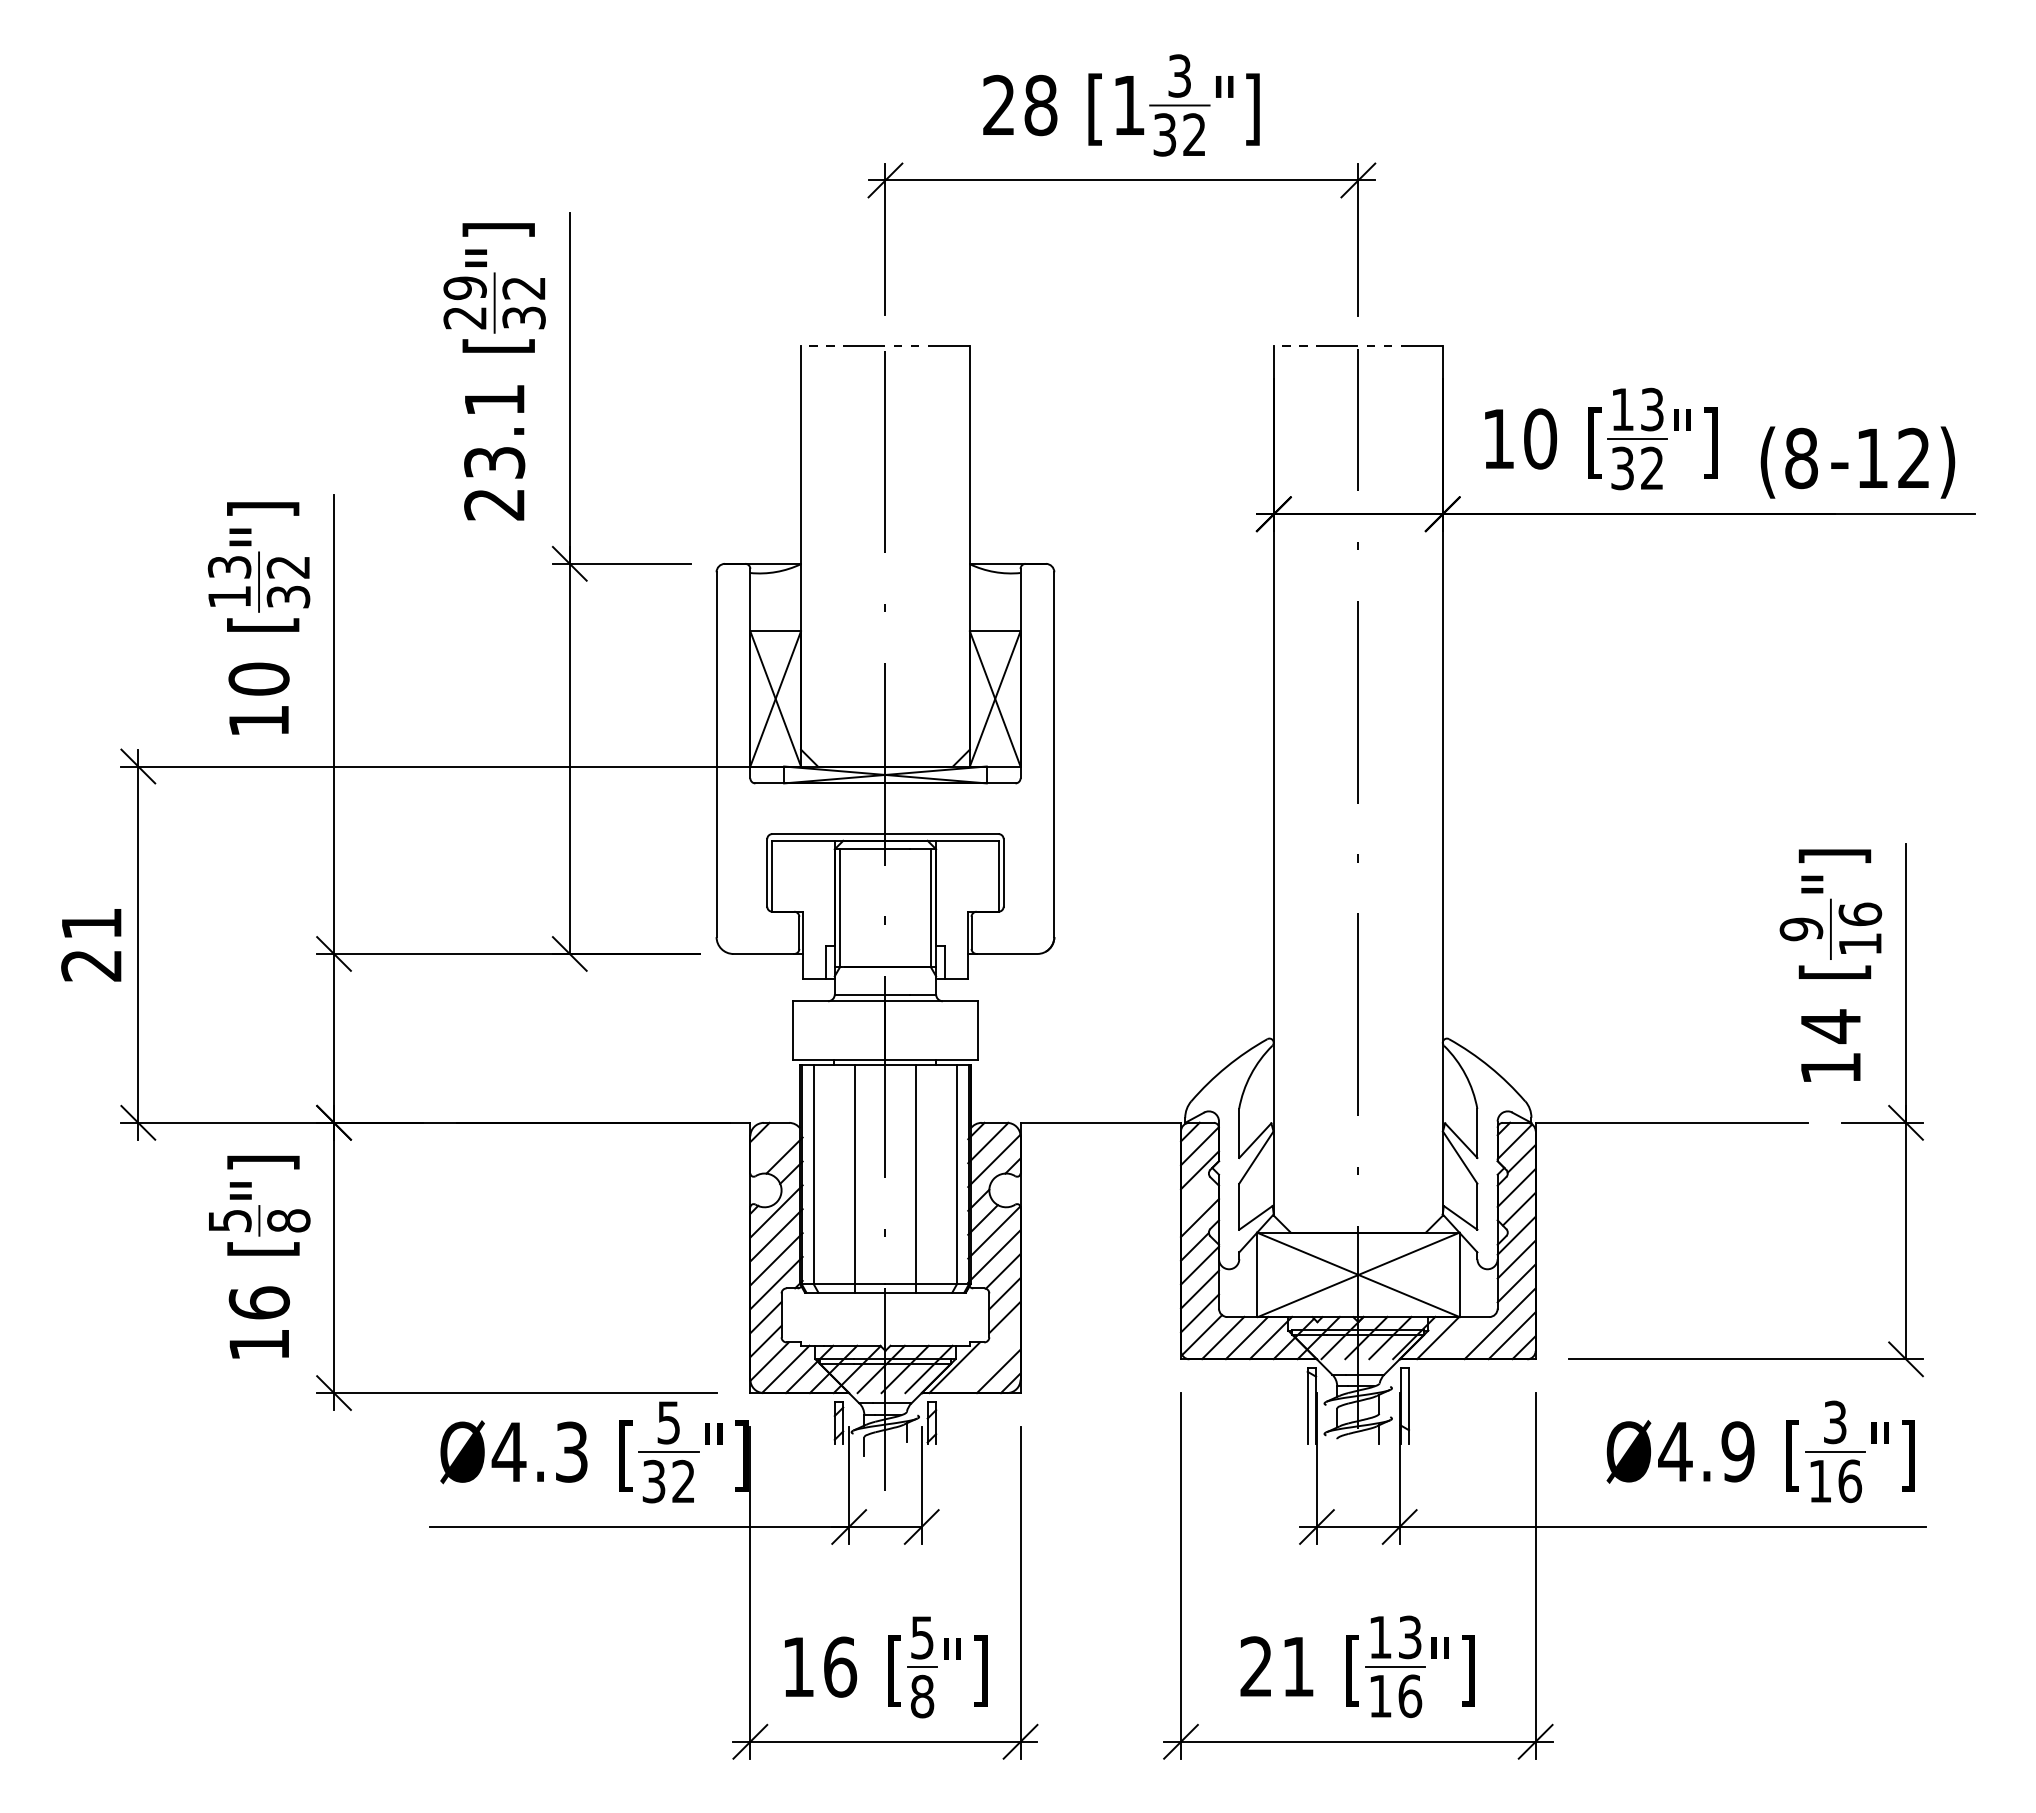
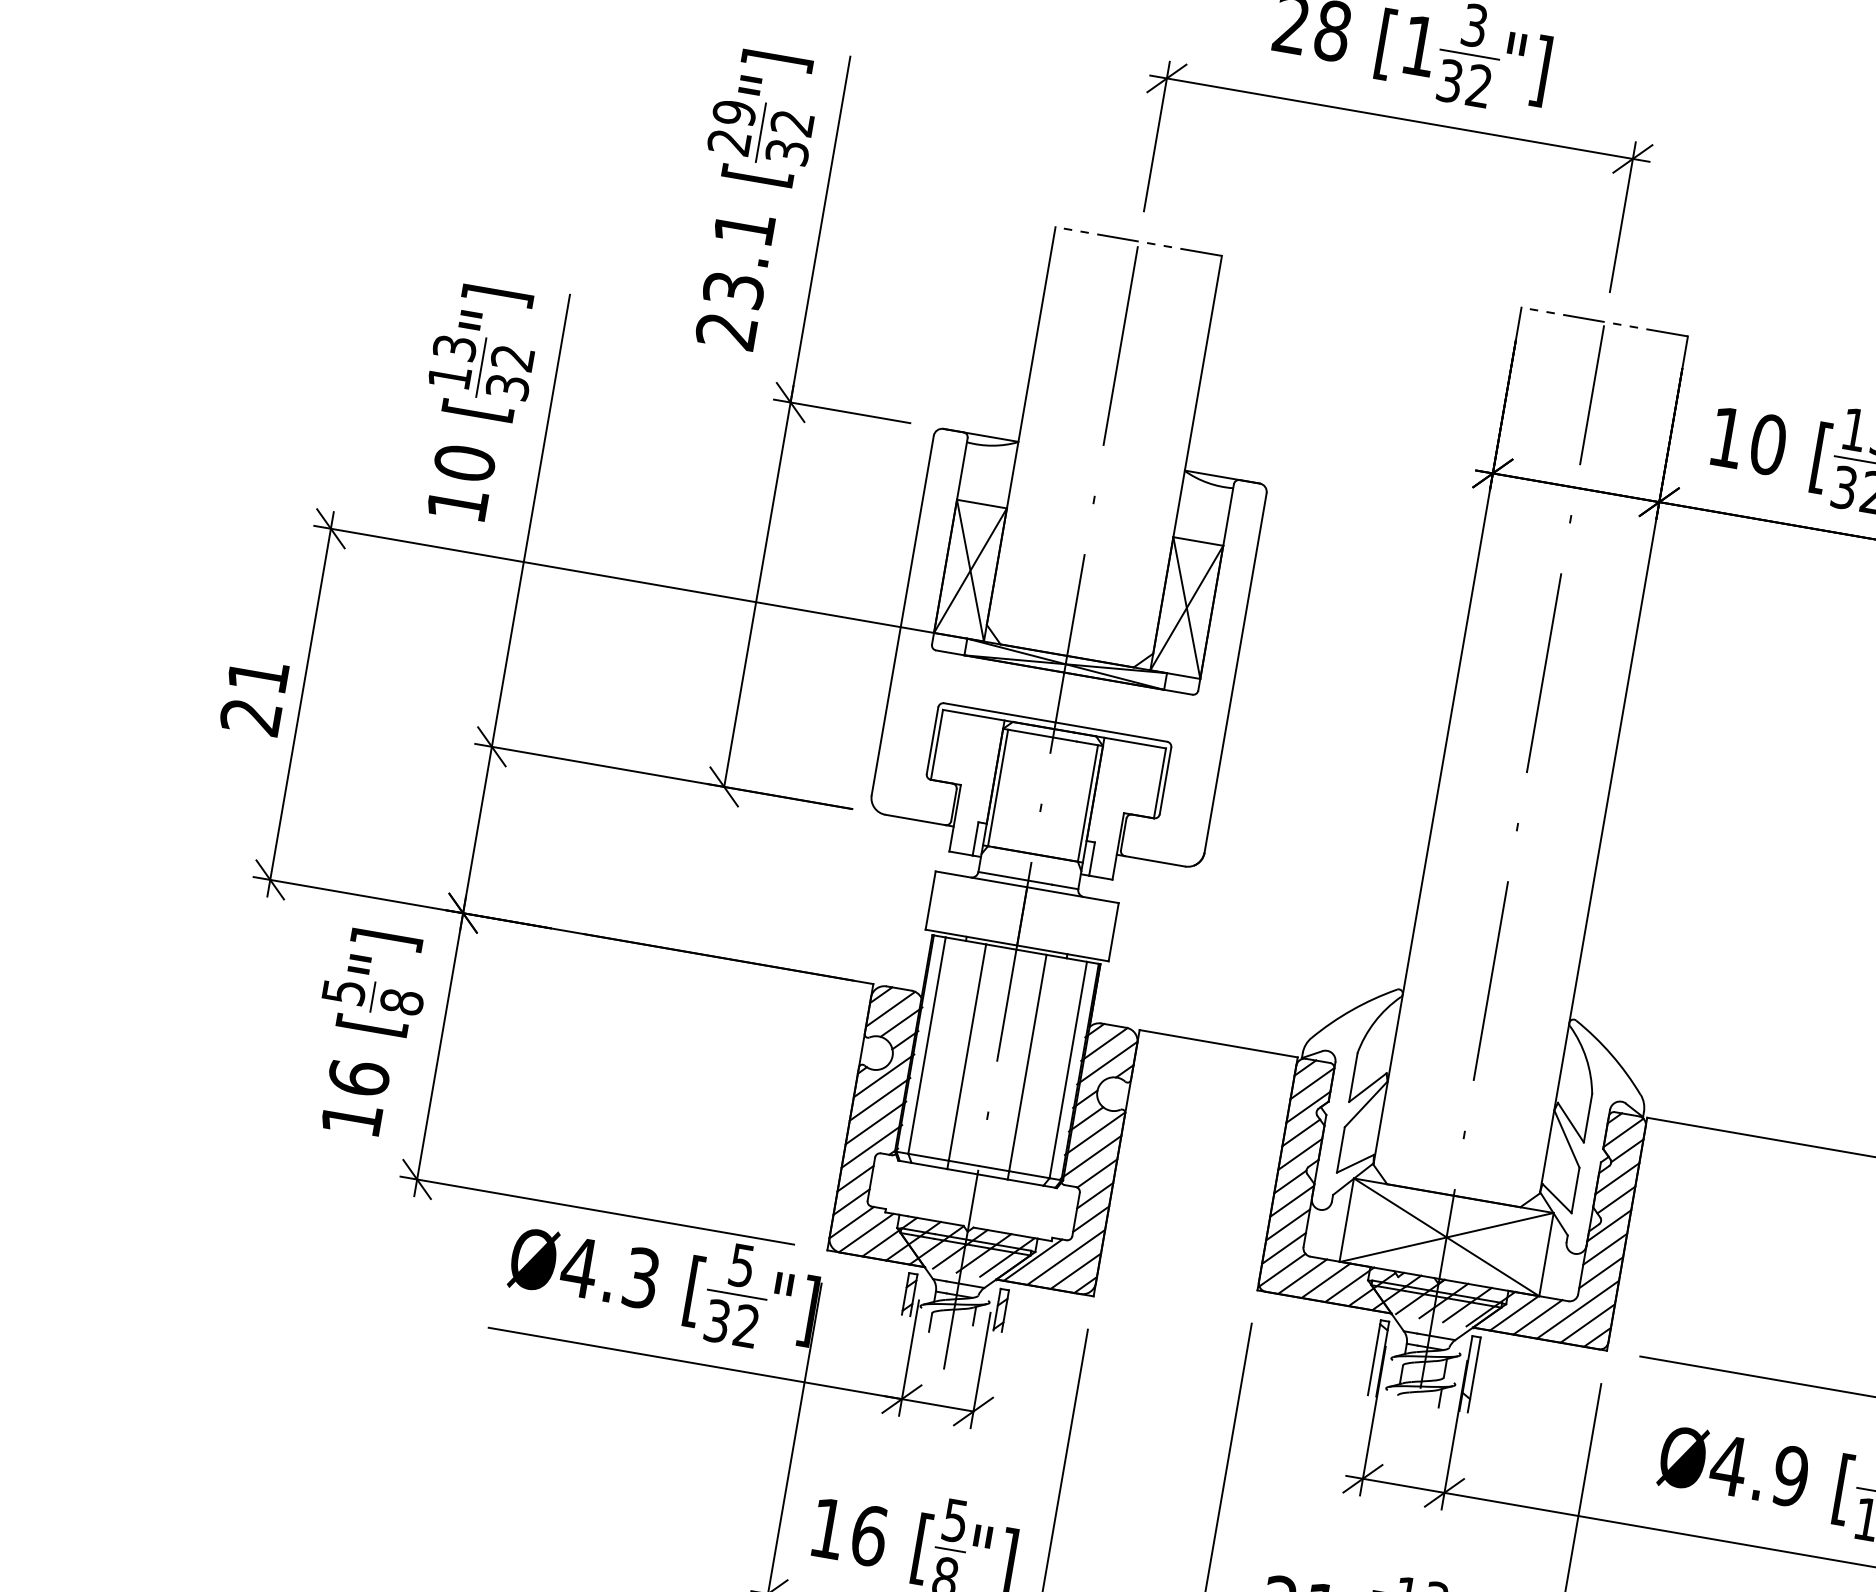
line: (771, 1144) -> (890, 1009), added
line: (1197, 1196) -> (1301, 1132), added
line: (1461, 1337) -> (1537, 1316), added
line: (986, 1359) -> (1065, 1257), added

